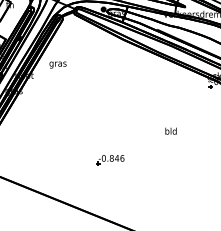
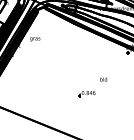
part: (109, 160) -> (86, 94), moved

